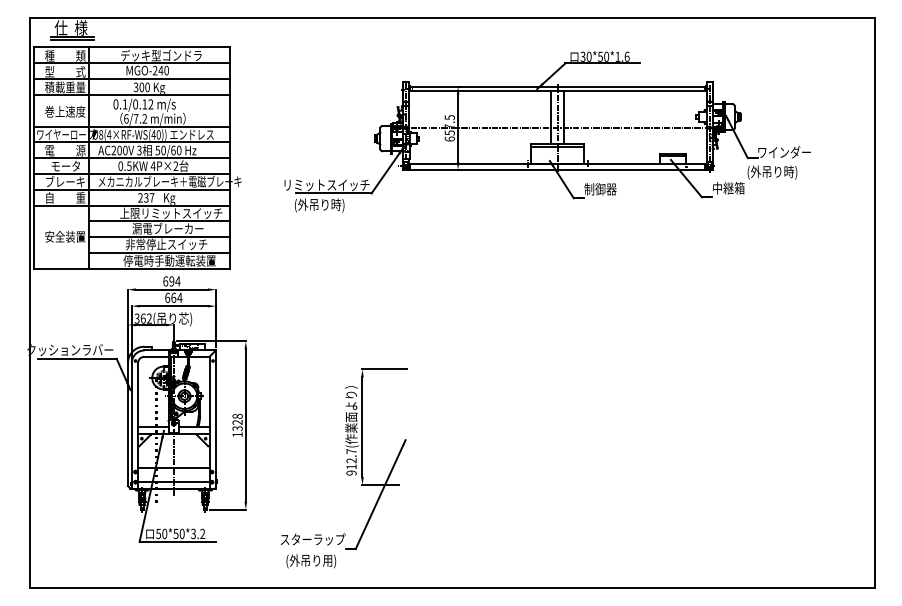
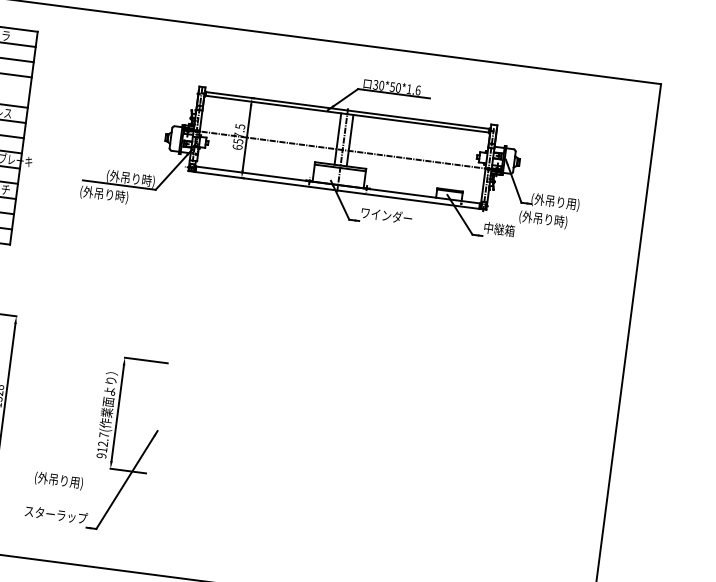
text: (783, 153) -> (556, 202), ワインダー -> (外吊り用)
text: (326, 184) -> (113, 175), リミットスイッチ -> (外吊り時)
text: (610, 189) -> (385, 215), 制御器 -> ワインダー
text: (311, 561) -> (59, 481), moved

